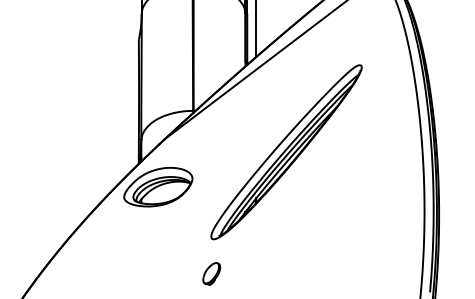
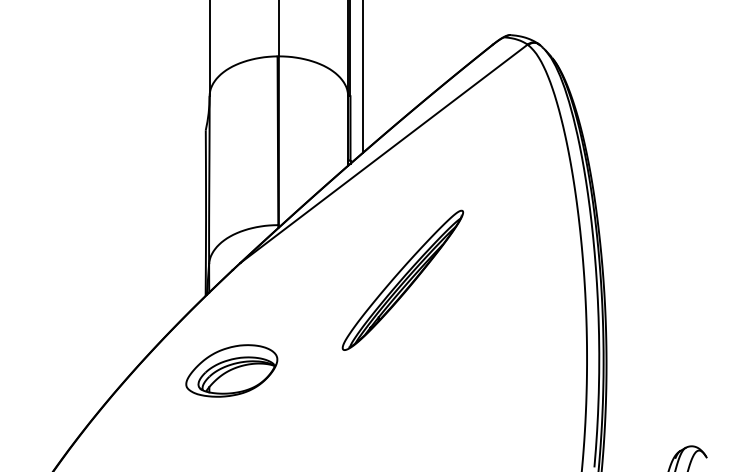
part: (286, 152) -> (402, 280), size x0.6
part: (158, 186) -> (231, 370), moved
part: (211, 273) -> (302, 442), removed

